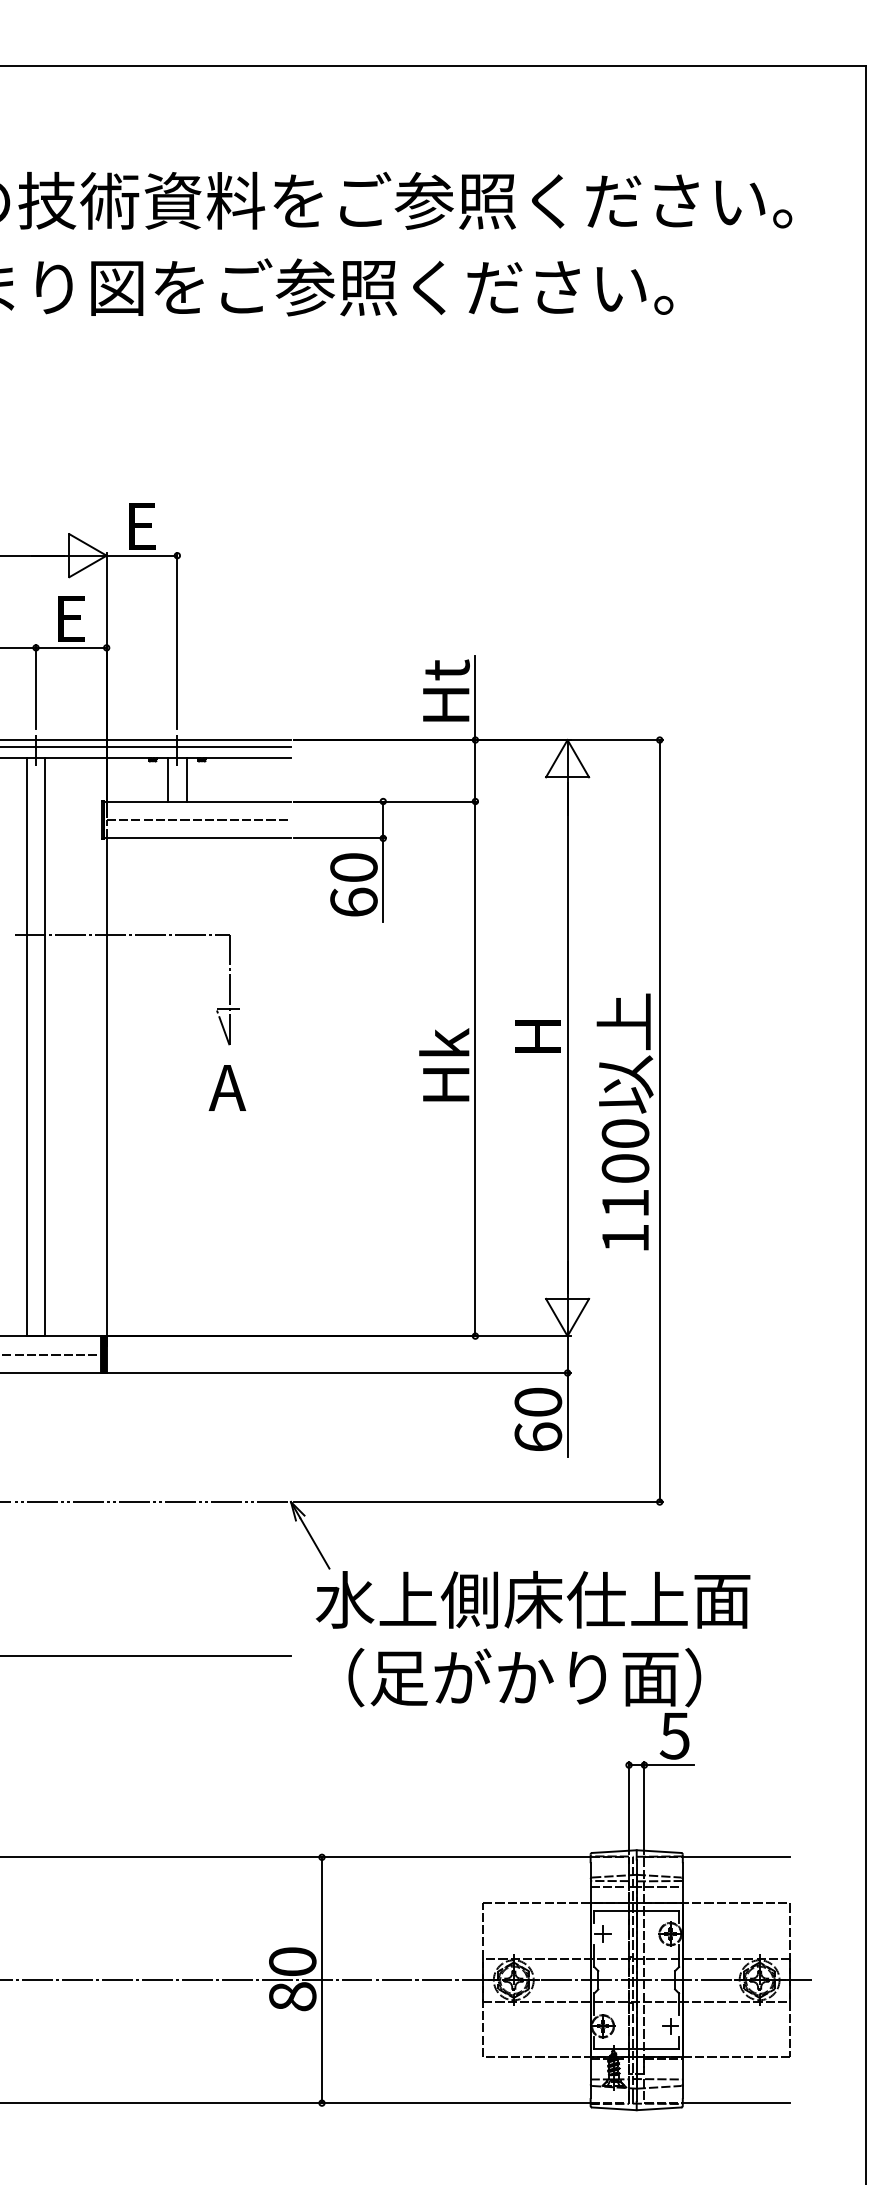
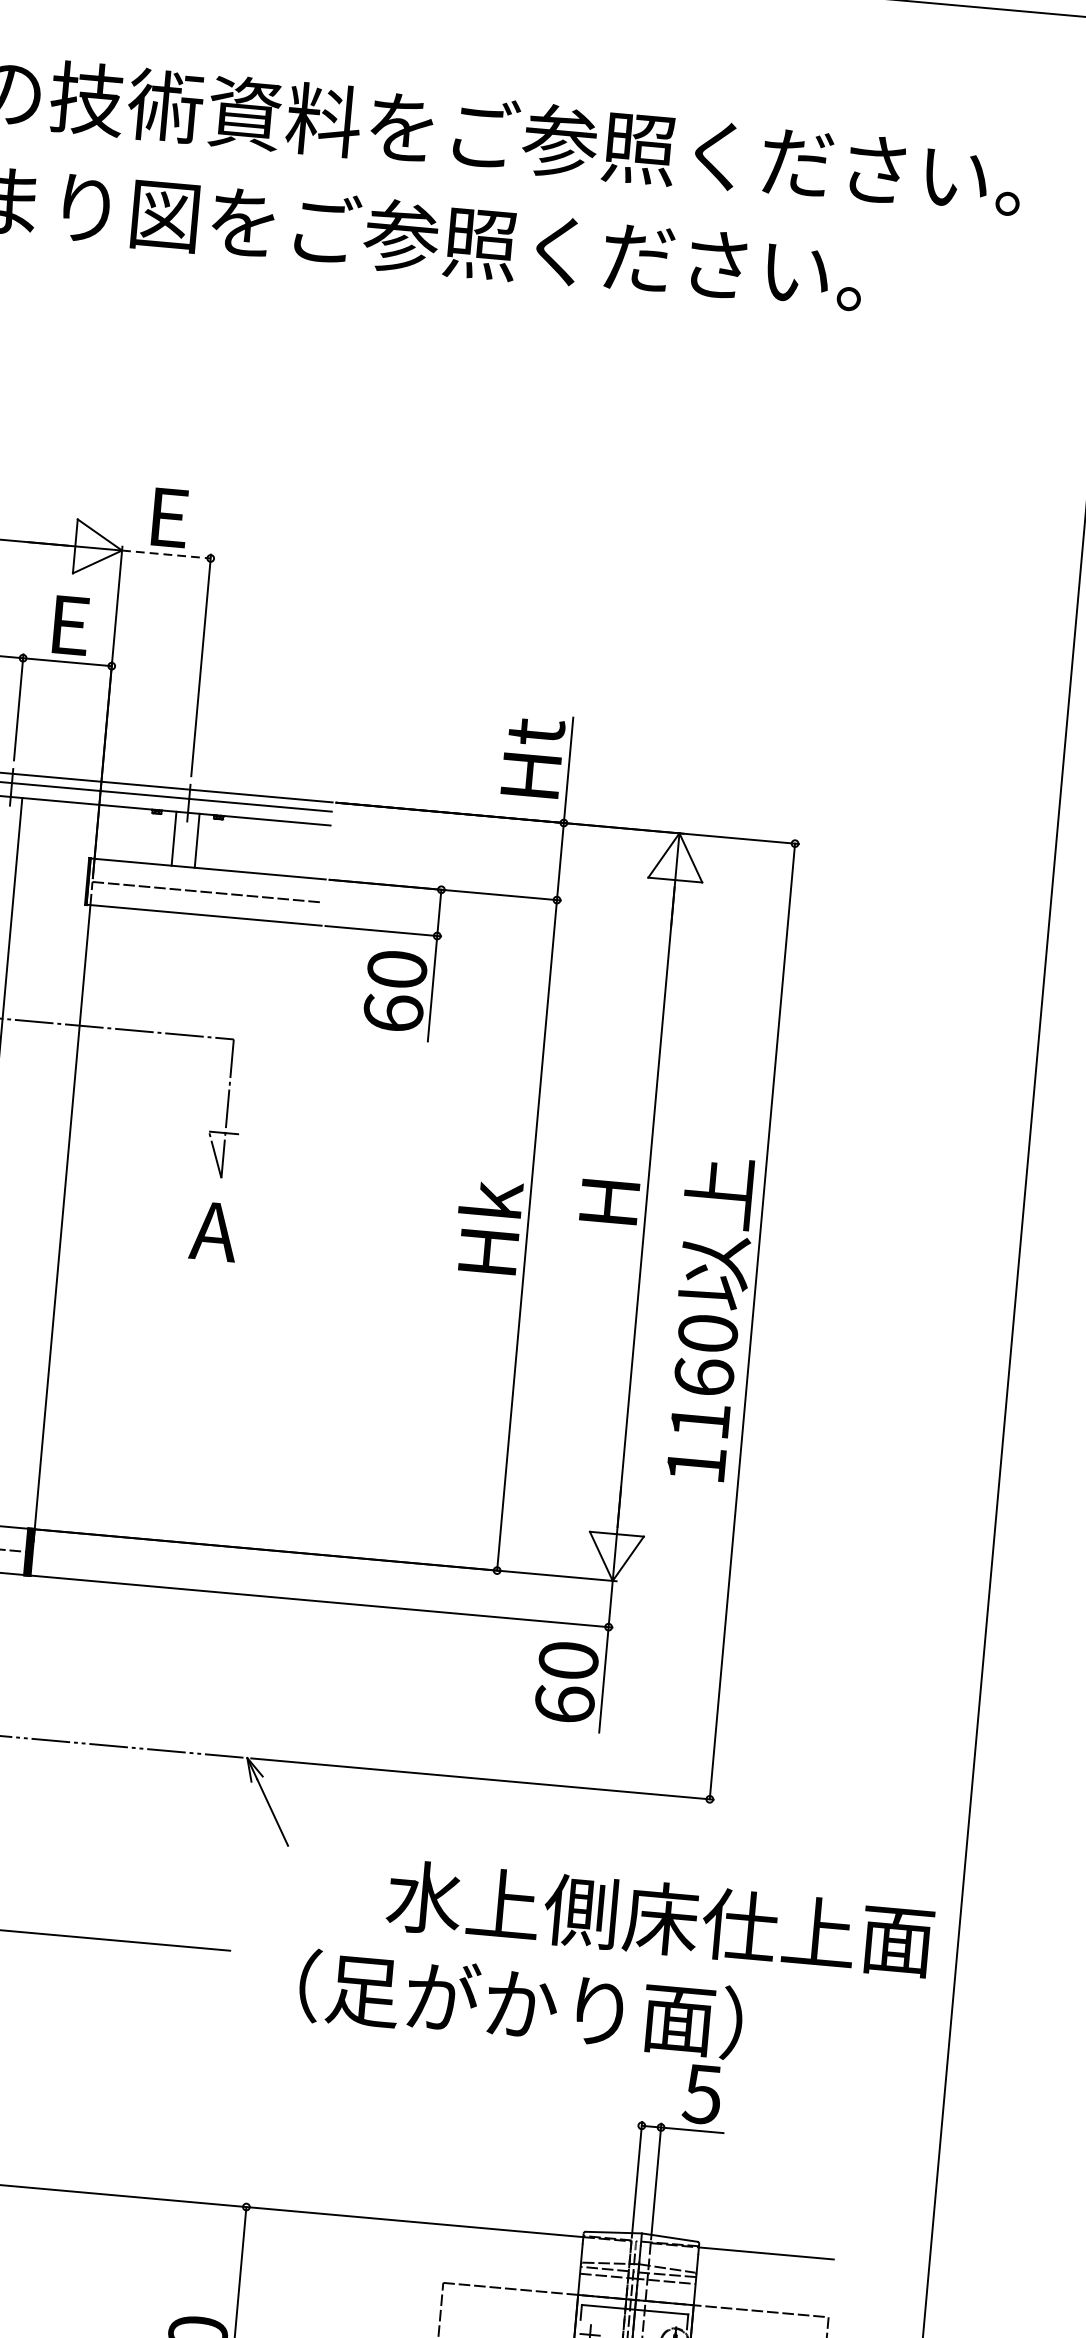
line: (142, 555) -> (167, 554), solid -> dashed
text: (625, 1167) -> (704, 1375), 1100 -> 1160
text: (533, 1599) -> (660, 1918), moved

